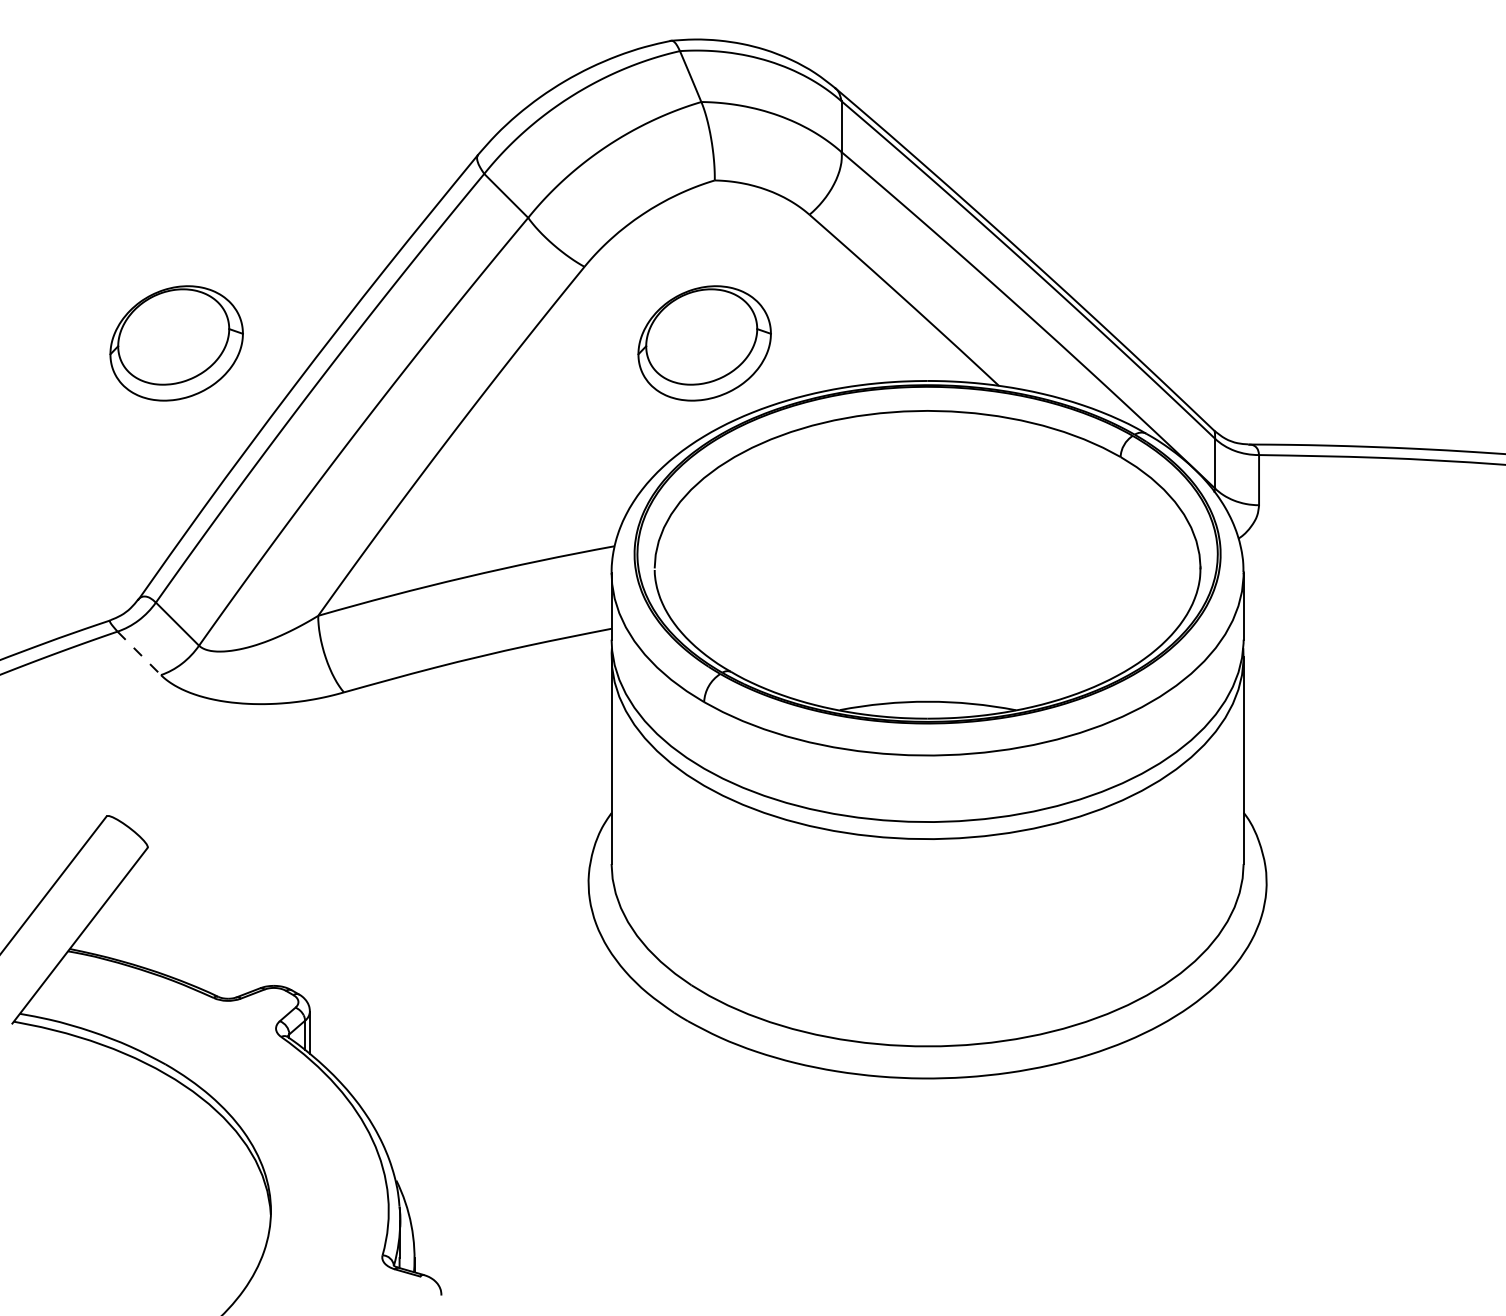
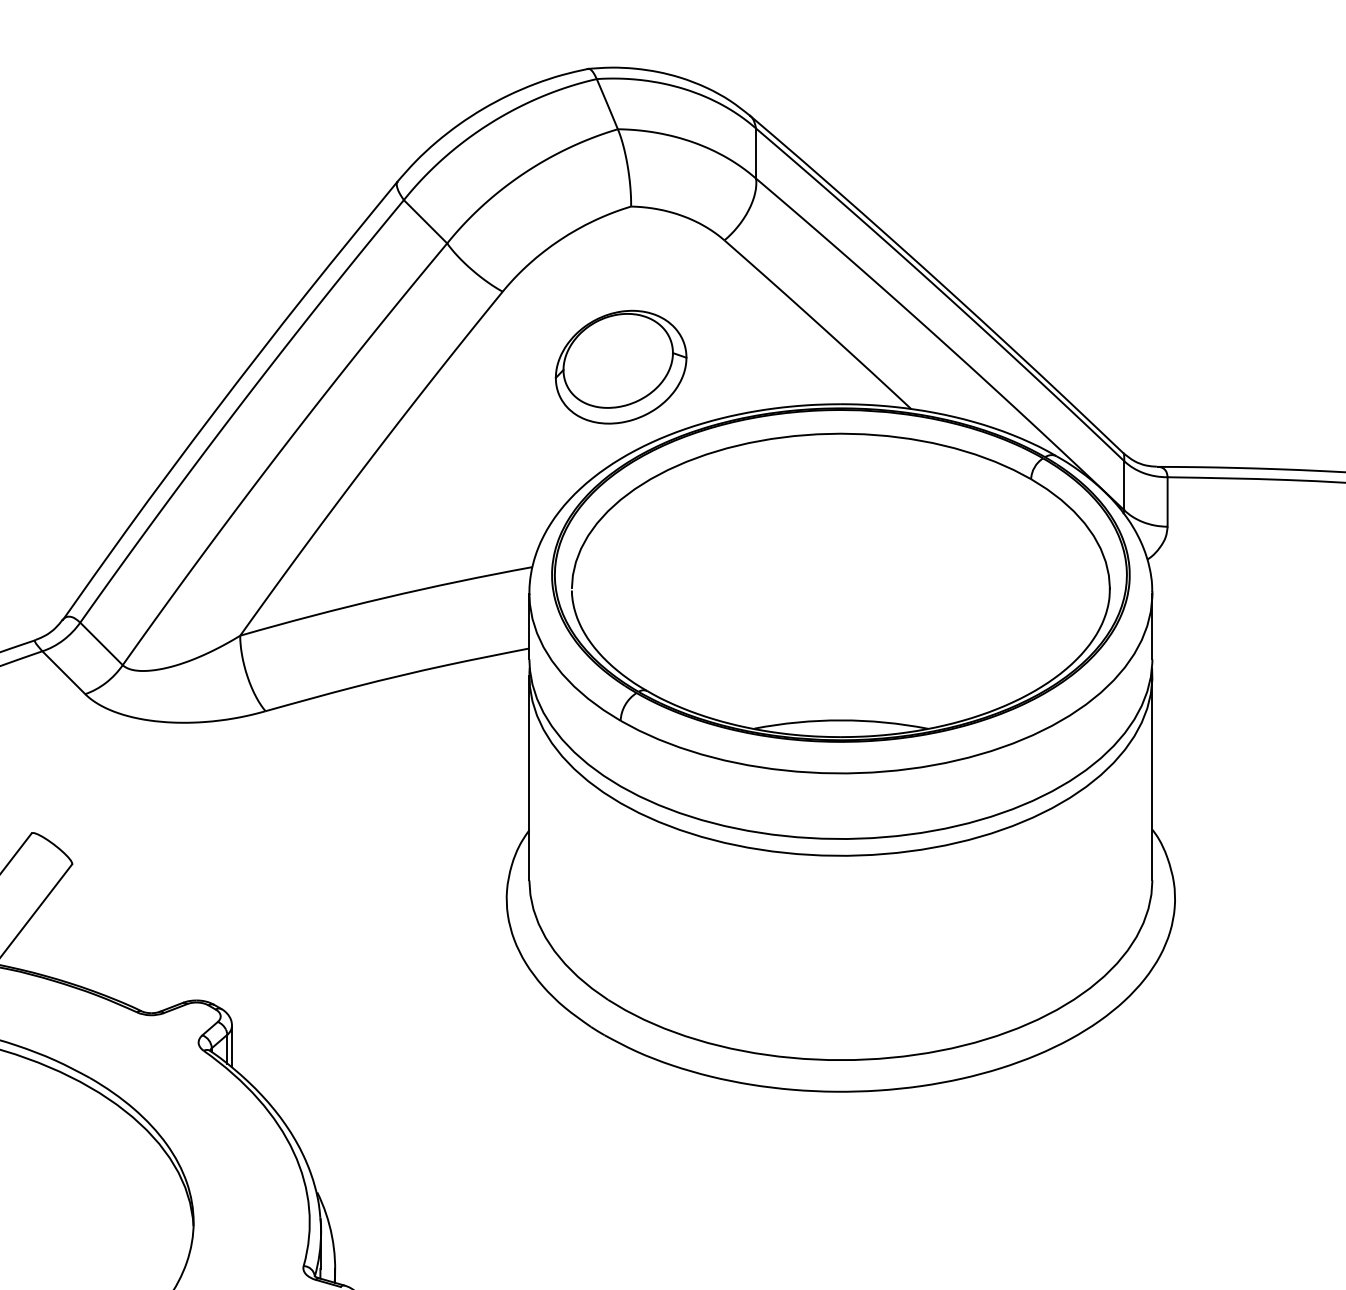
part: (176, 343) -> (100, 367), removed
line: (139, 653) -> (64, 672), dashed -> solid

